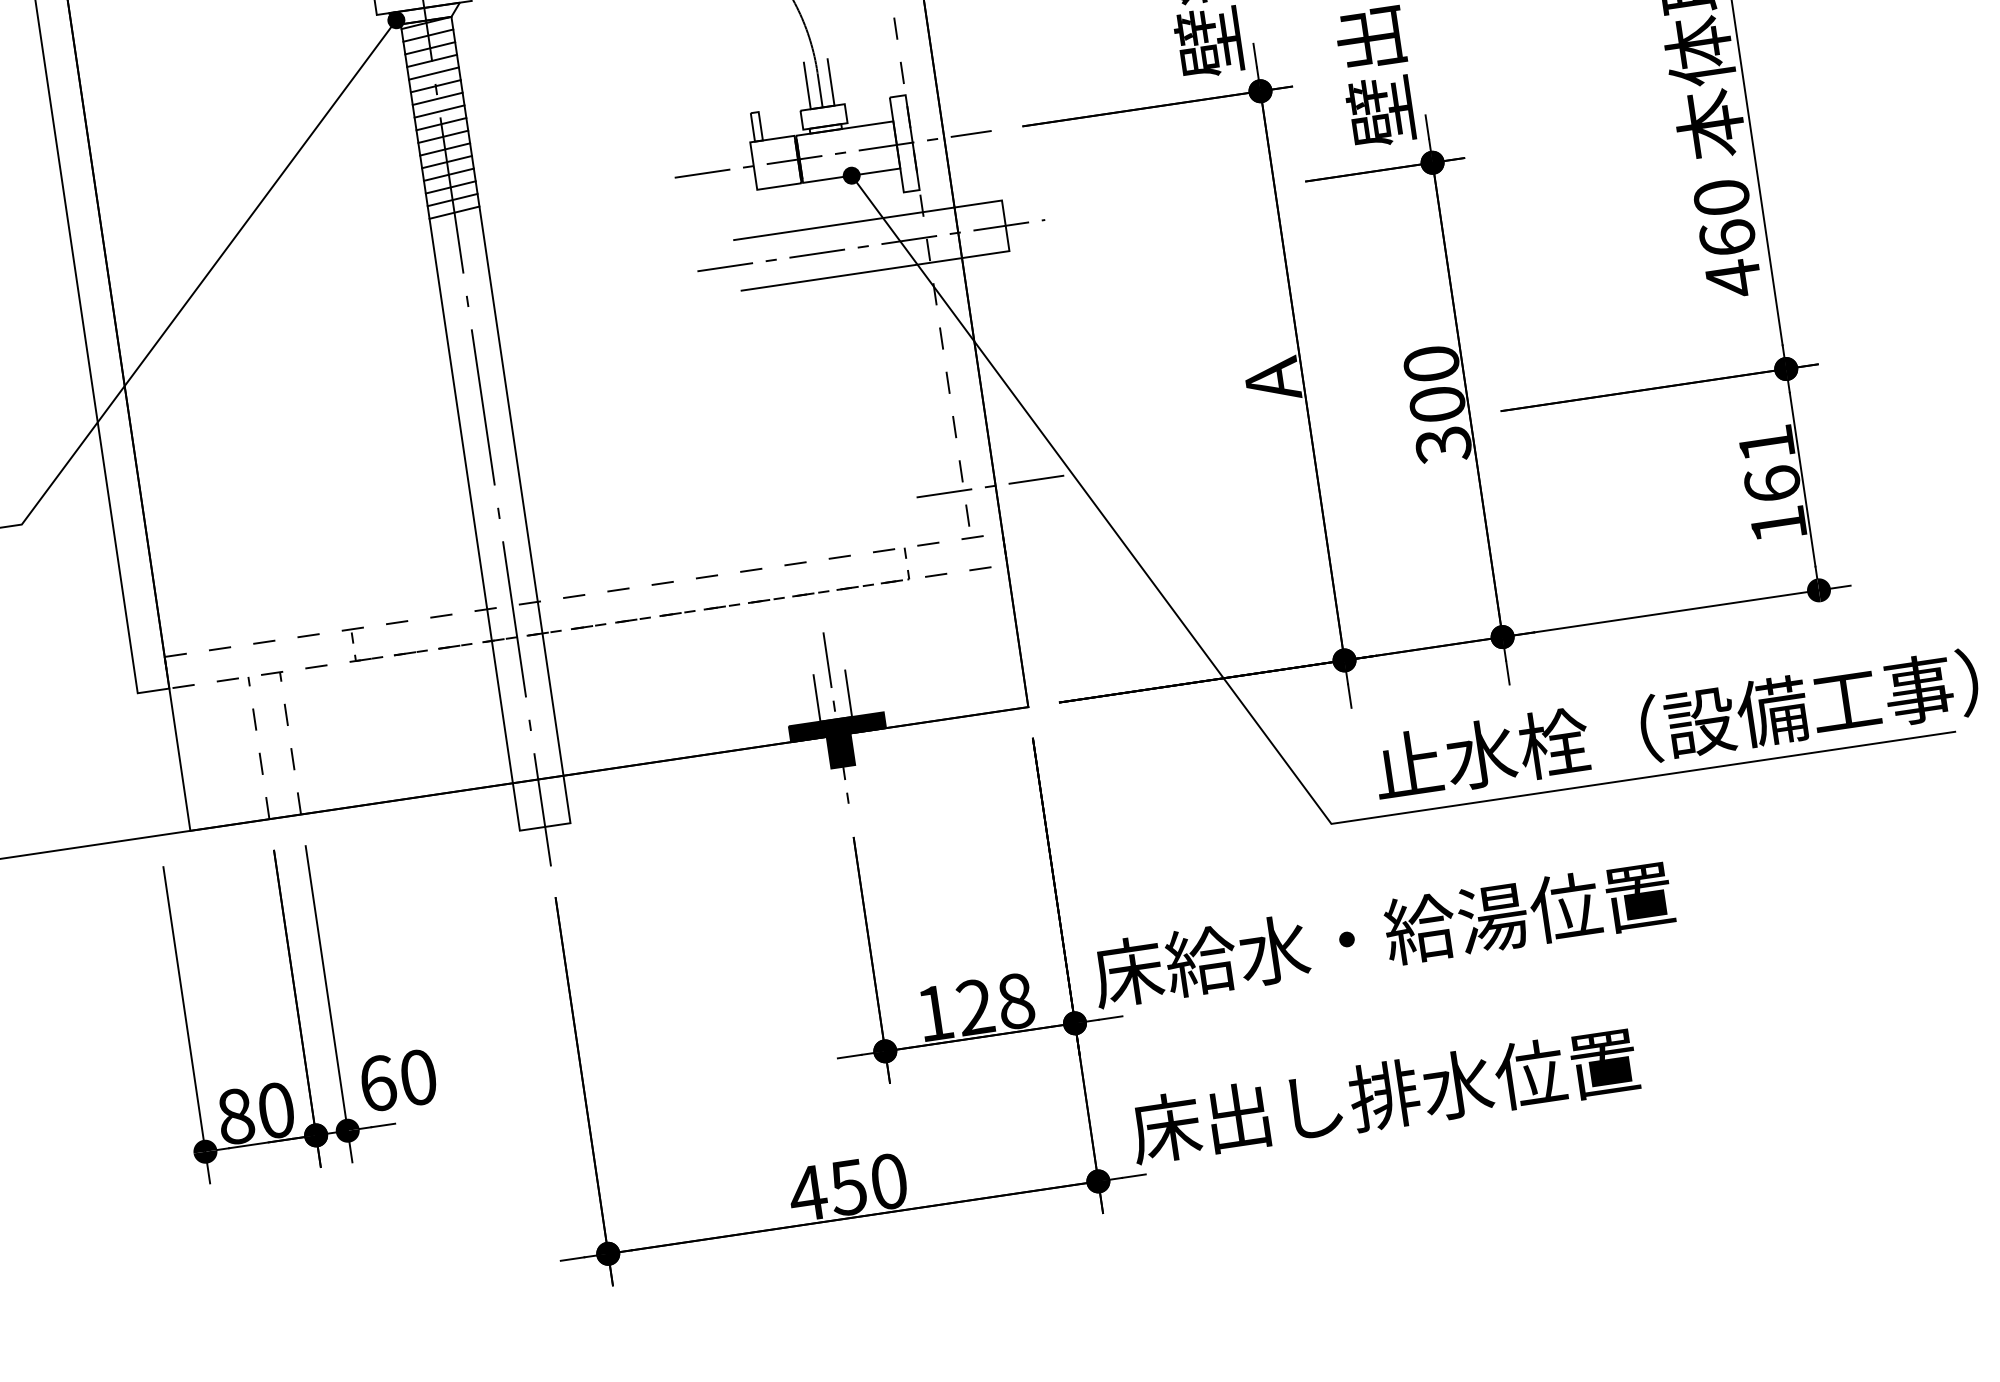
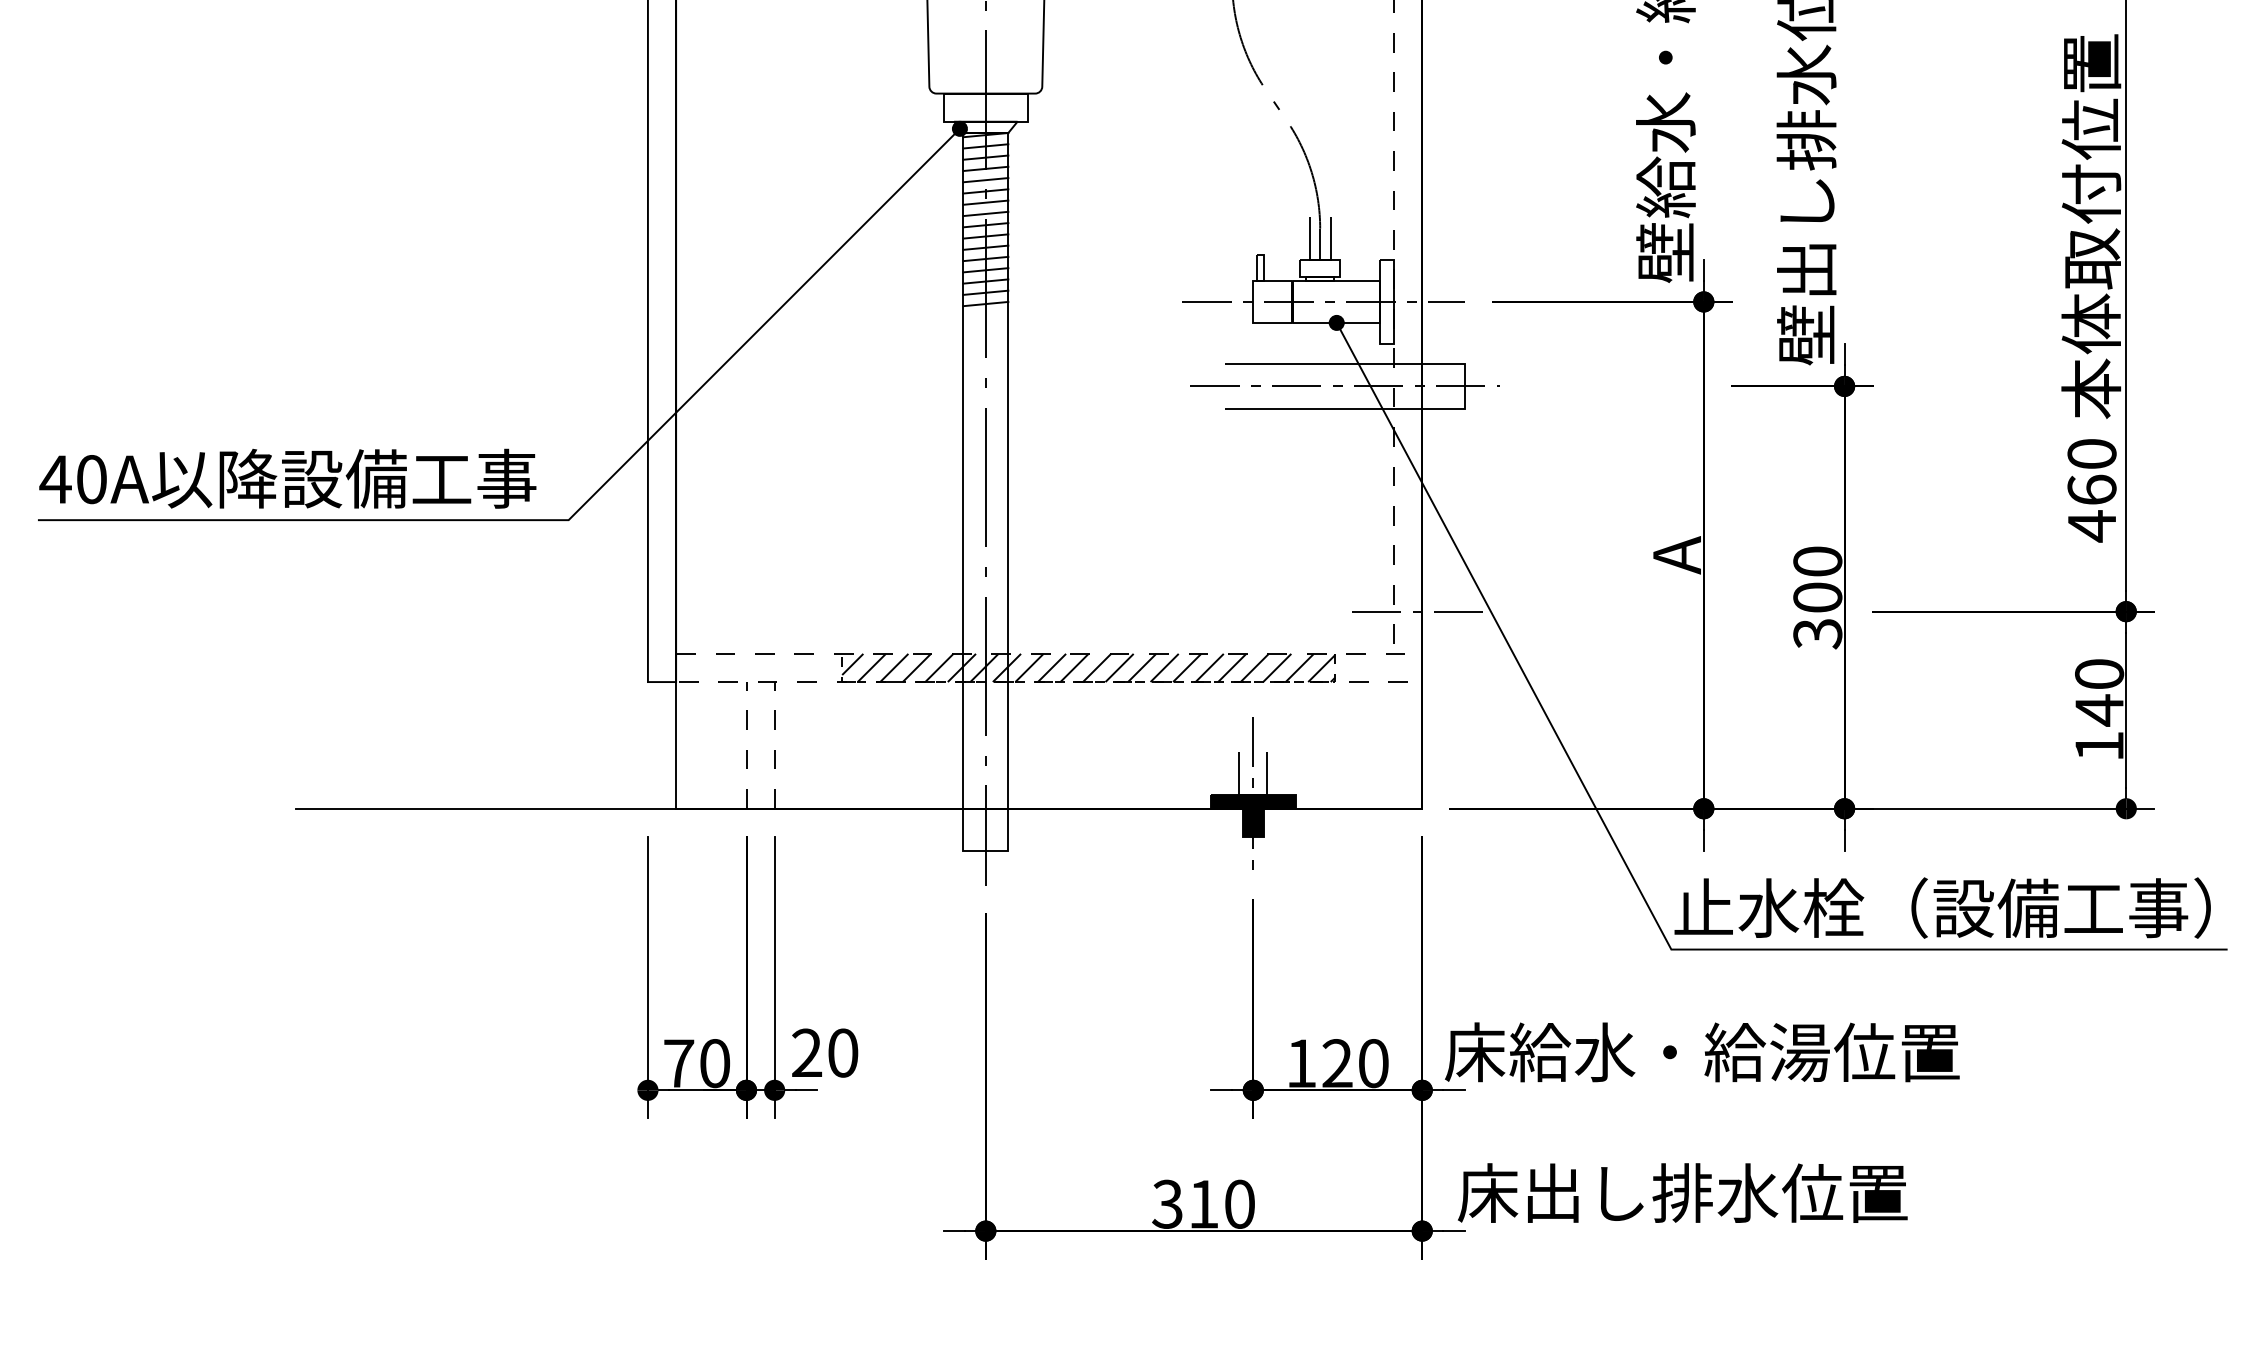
text: (1769, 464) -> (2099, 692), 161 -> 140
hatch: (630, 603) -> (1088, 667), added
text: (1676, 724) -> (1942, 907), moved
text: (1015, 1001) -> (1373, 1063), 128 -> 120
text: (378, 1082) -> (807, 1052), 60 -> 20
text: (236, 1116) -> (679, 1063), 80 -> 70
text: (826, 1189) -> (1184, 1203), 450 -> 310

